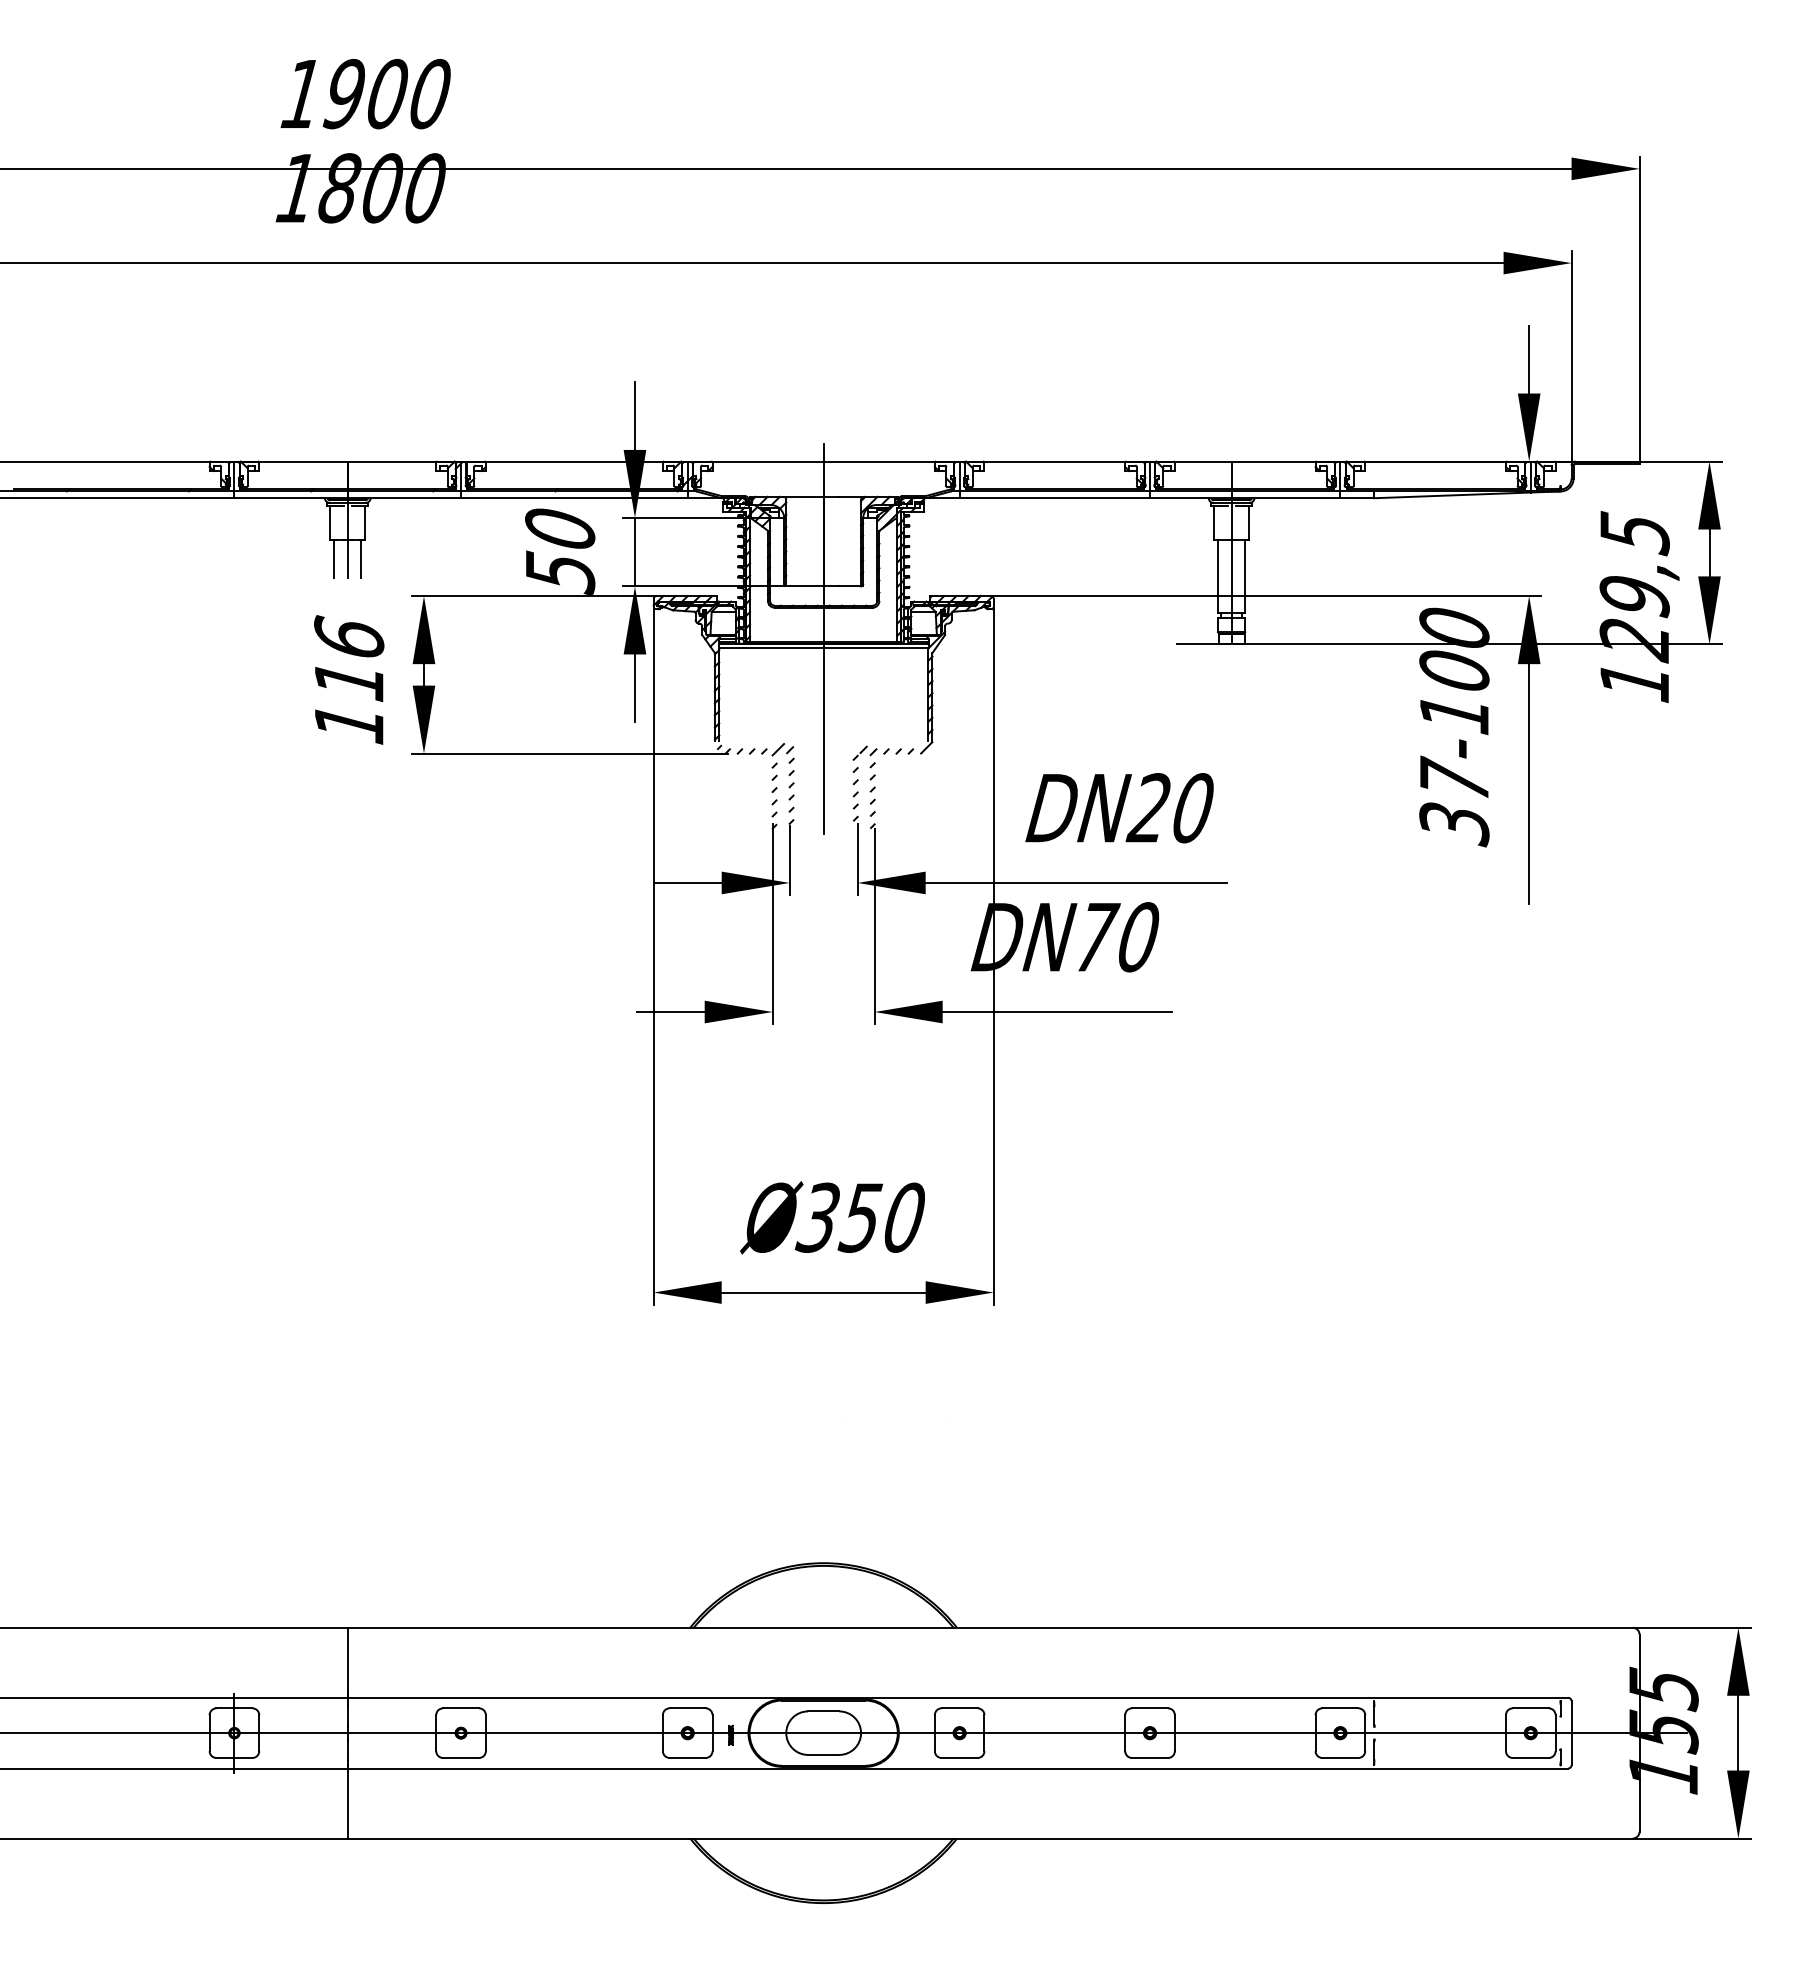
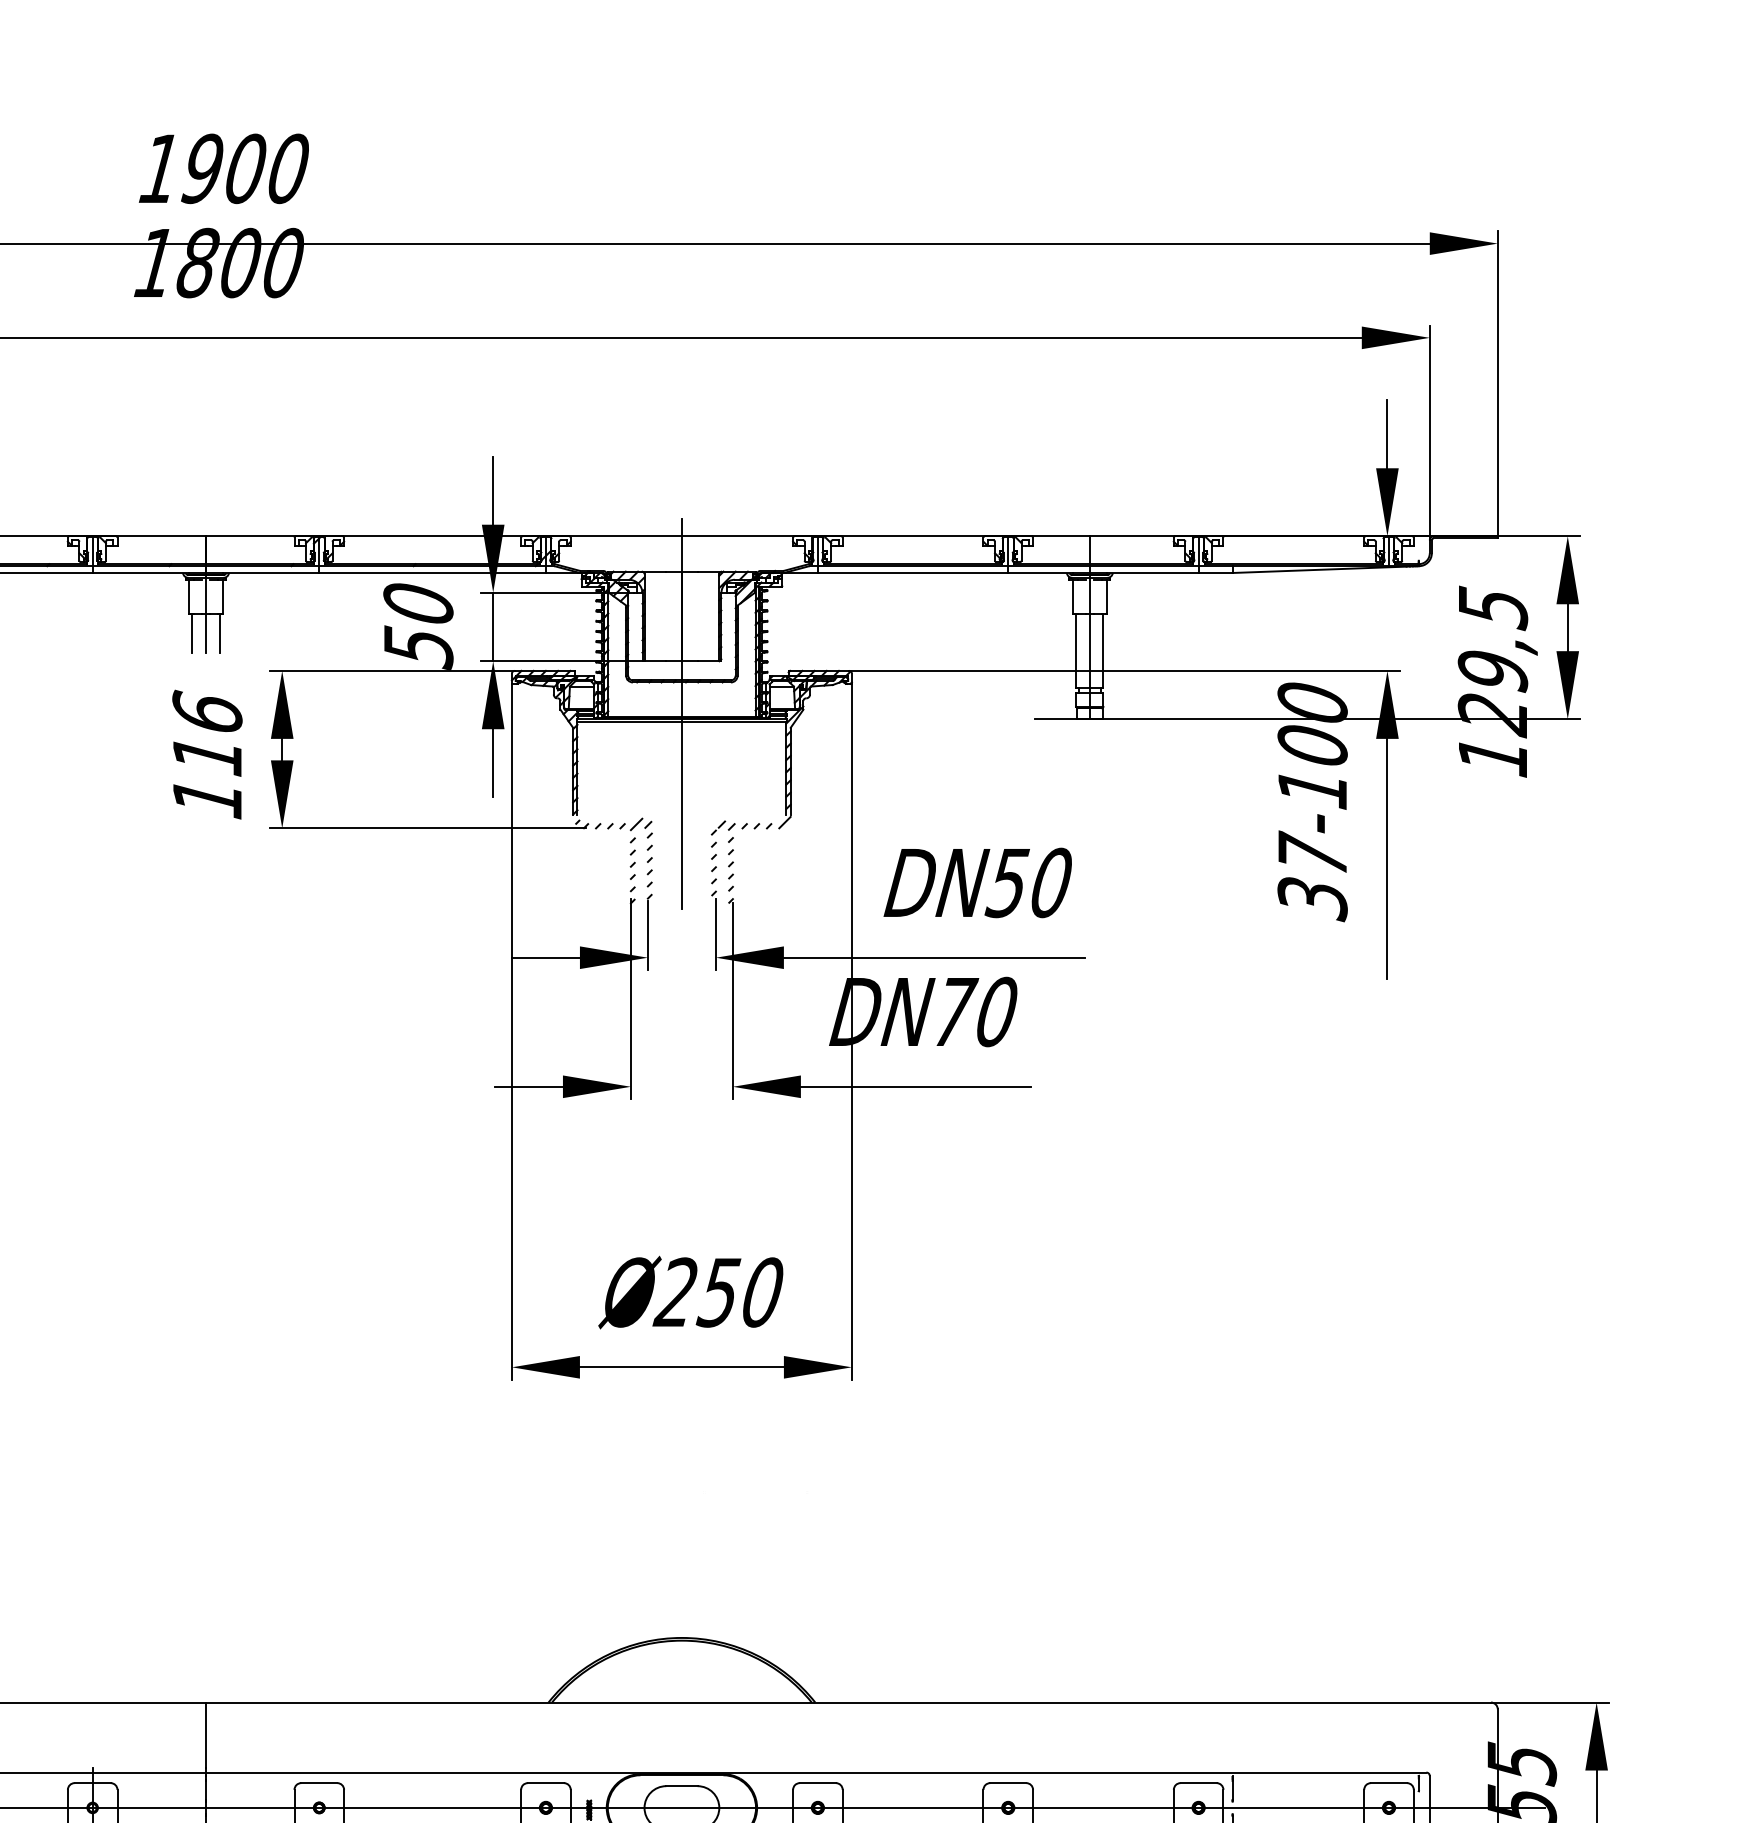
text: (1148, 808) -> (1006, 883), DN20 -> DN50
text: (816, 1217) -> (674, 1292), 350 -> 250

